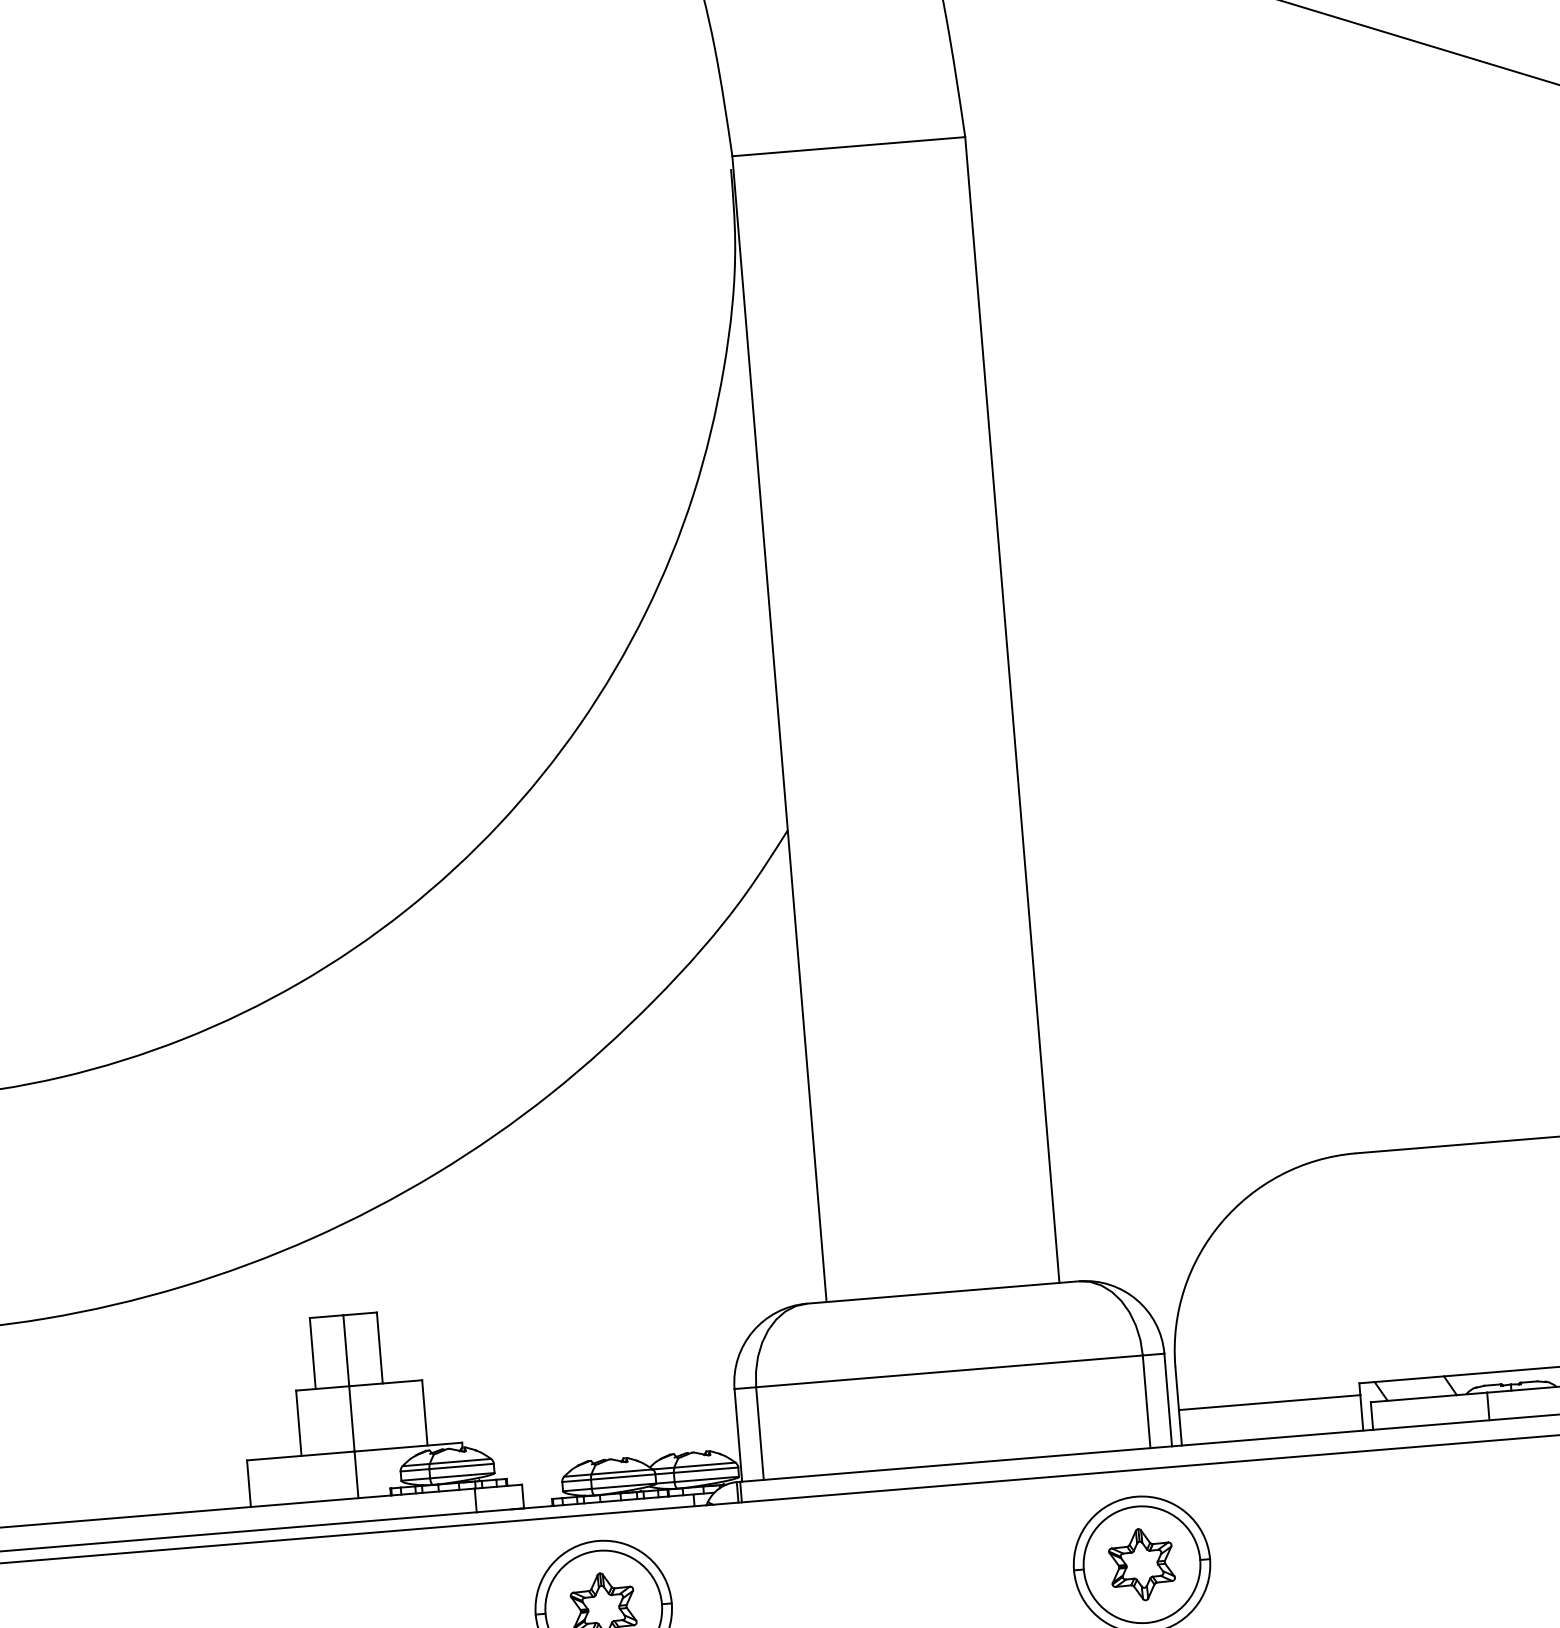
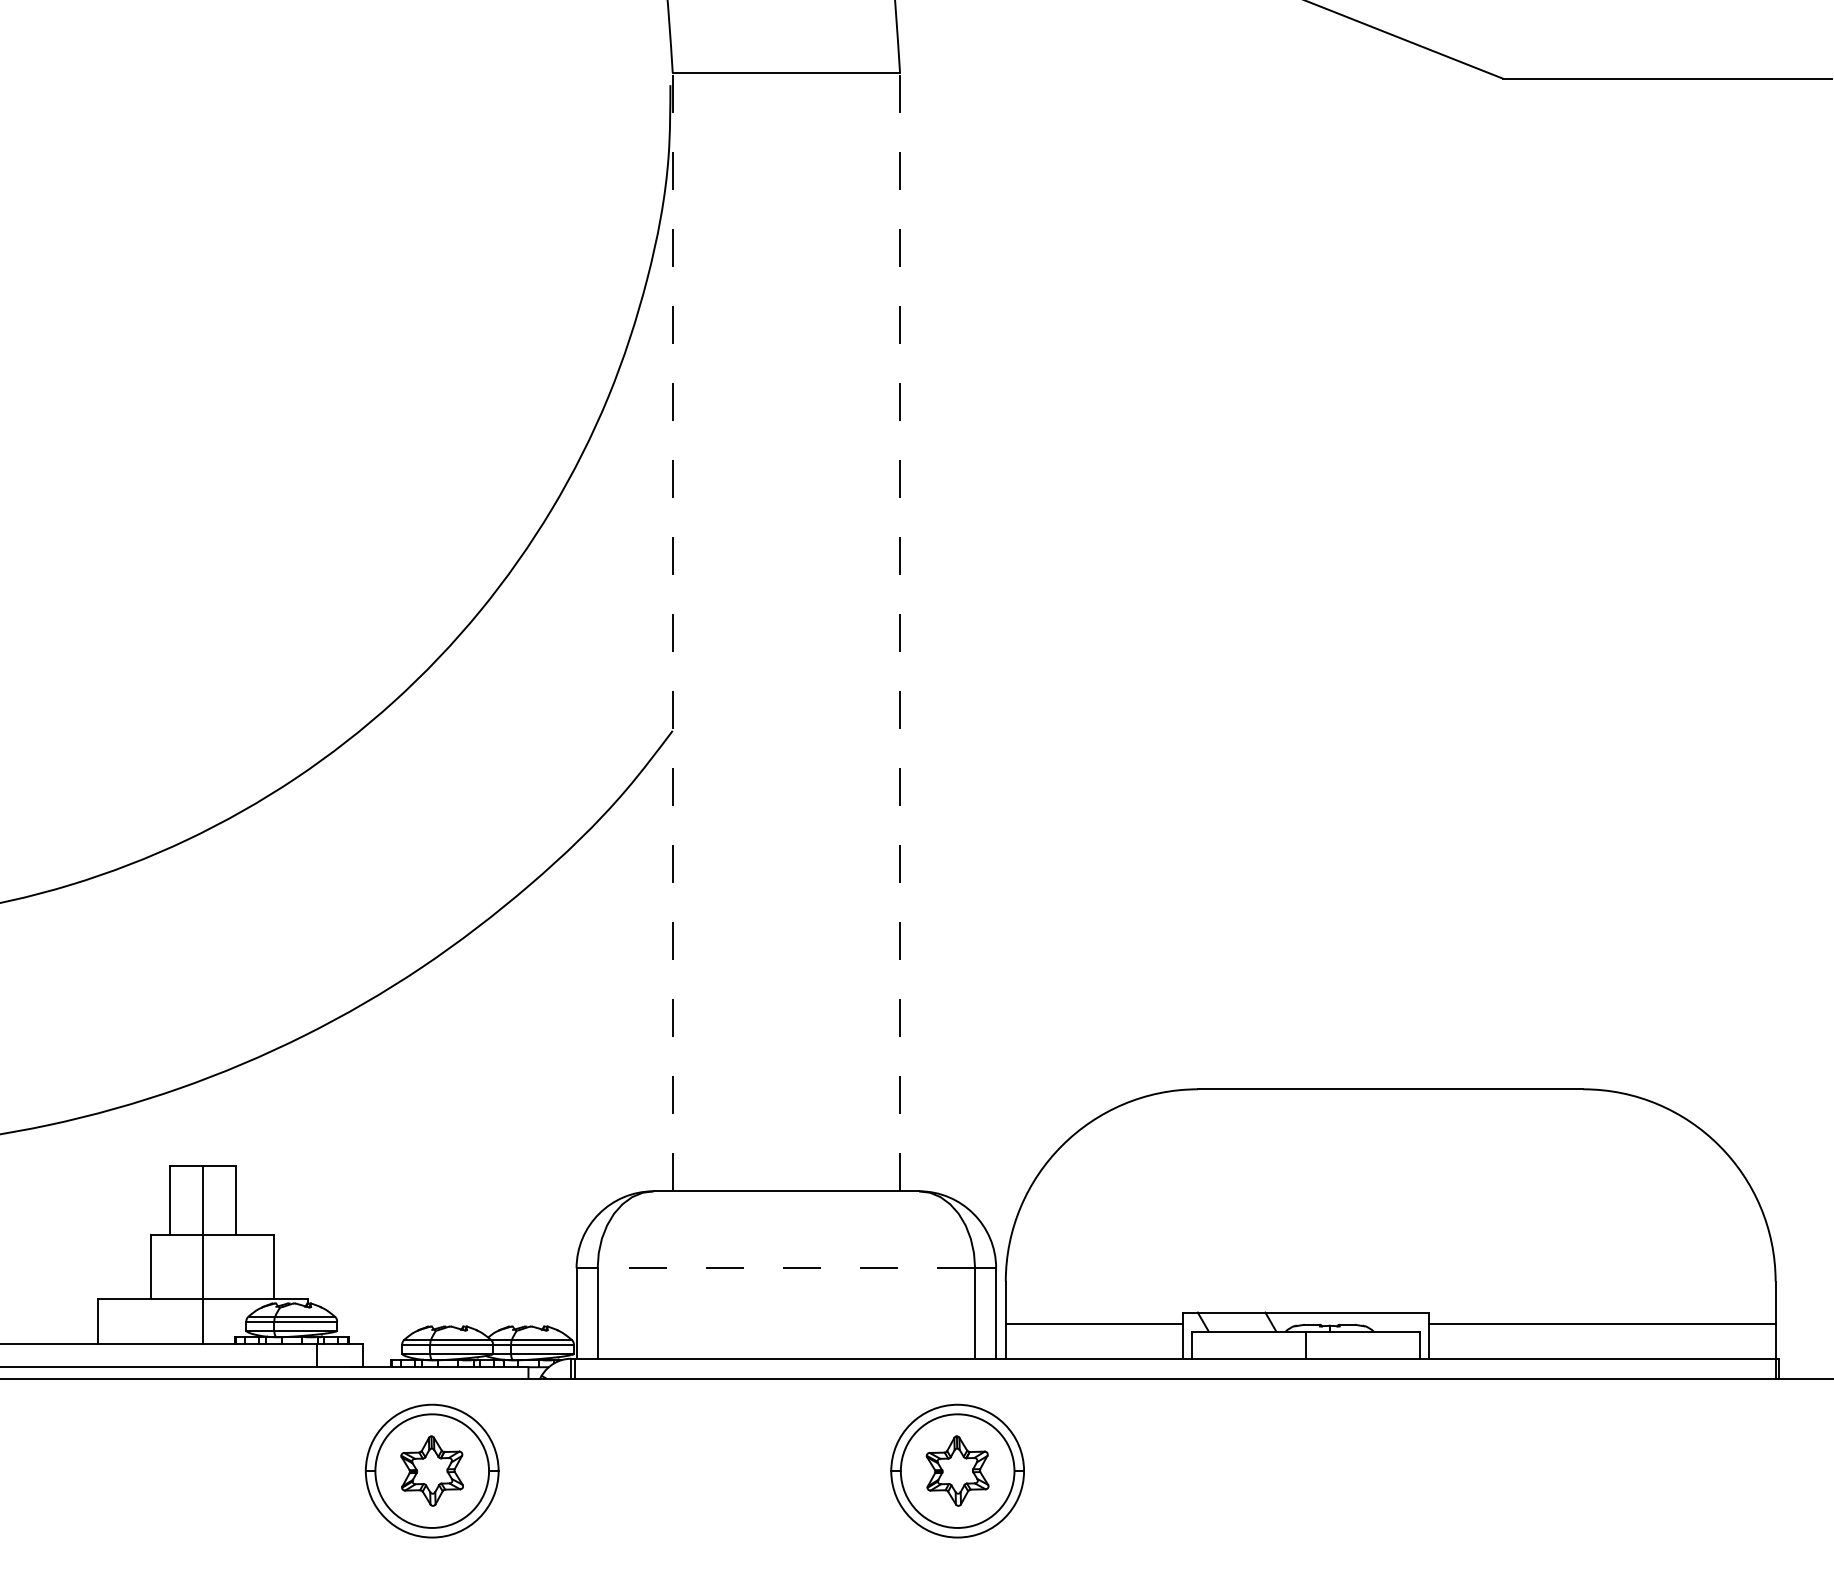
line: (1012, 709) -> (900, 631), solid -> dashed
line: (779, 728) -> (672, 631), solid -> dashed
line: (949, 1371) -> (786, 1268), solid -> dashed

